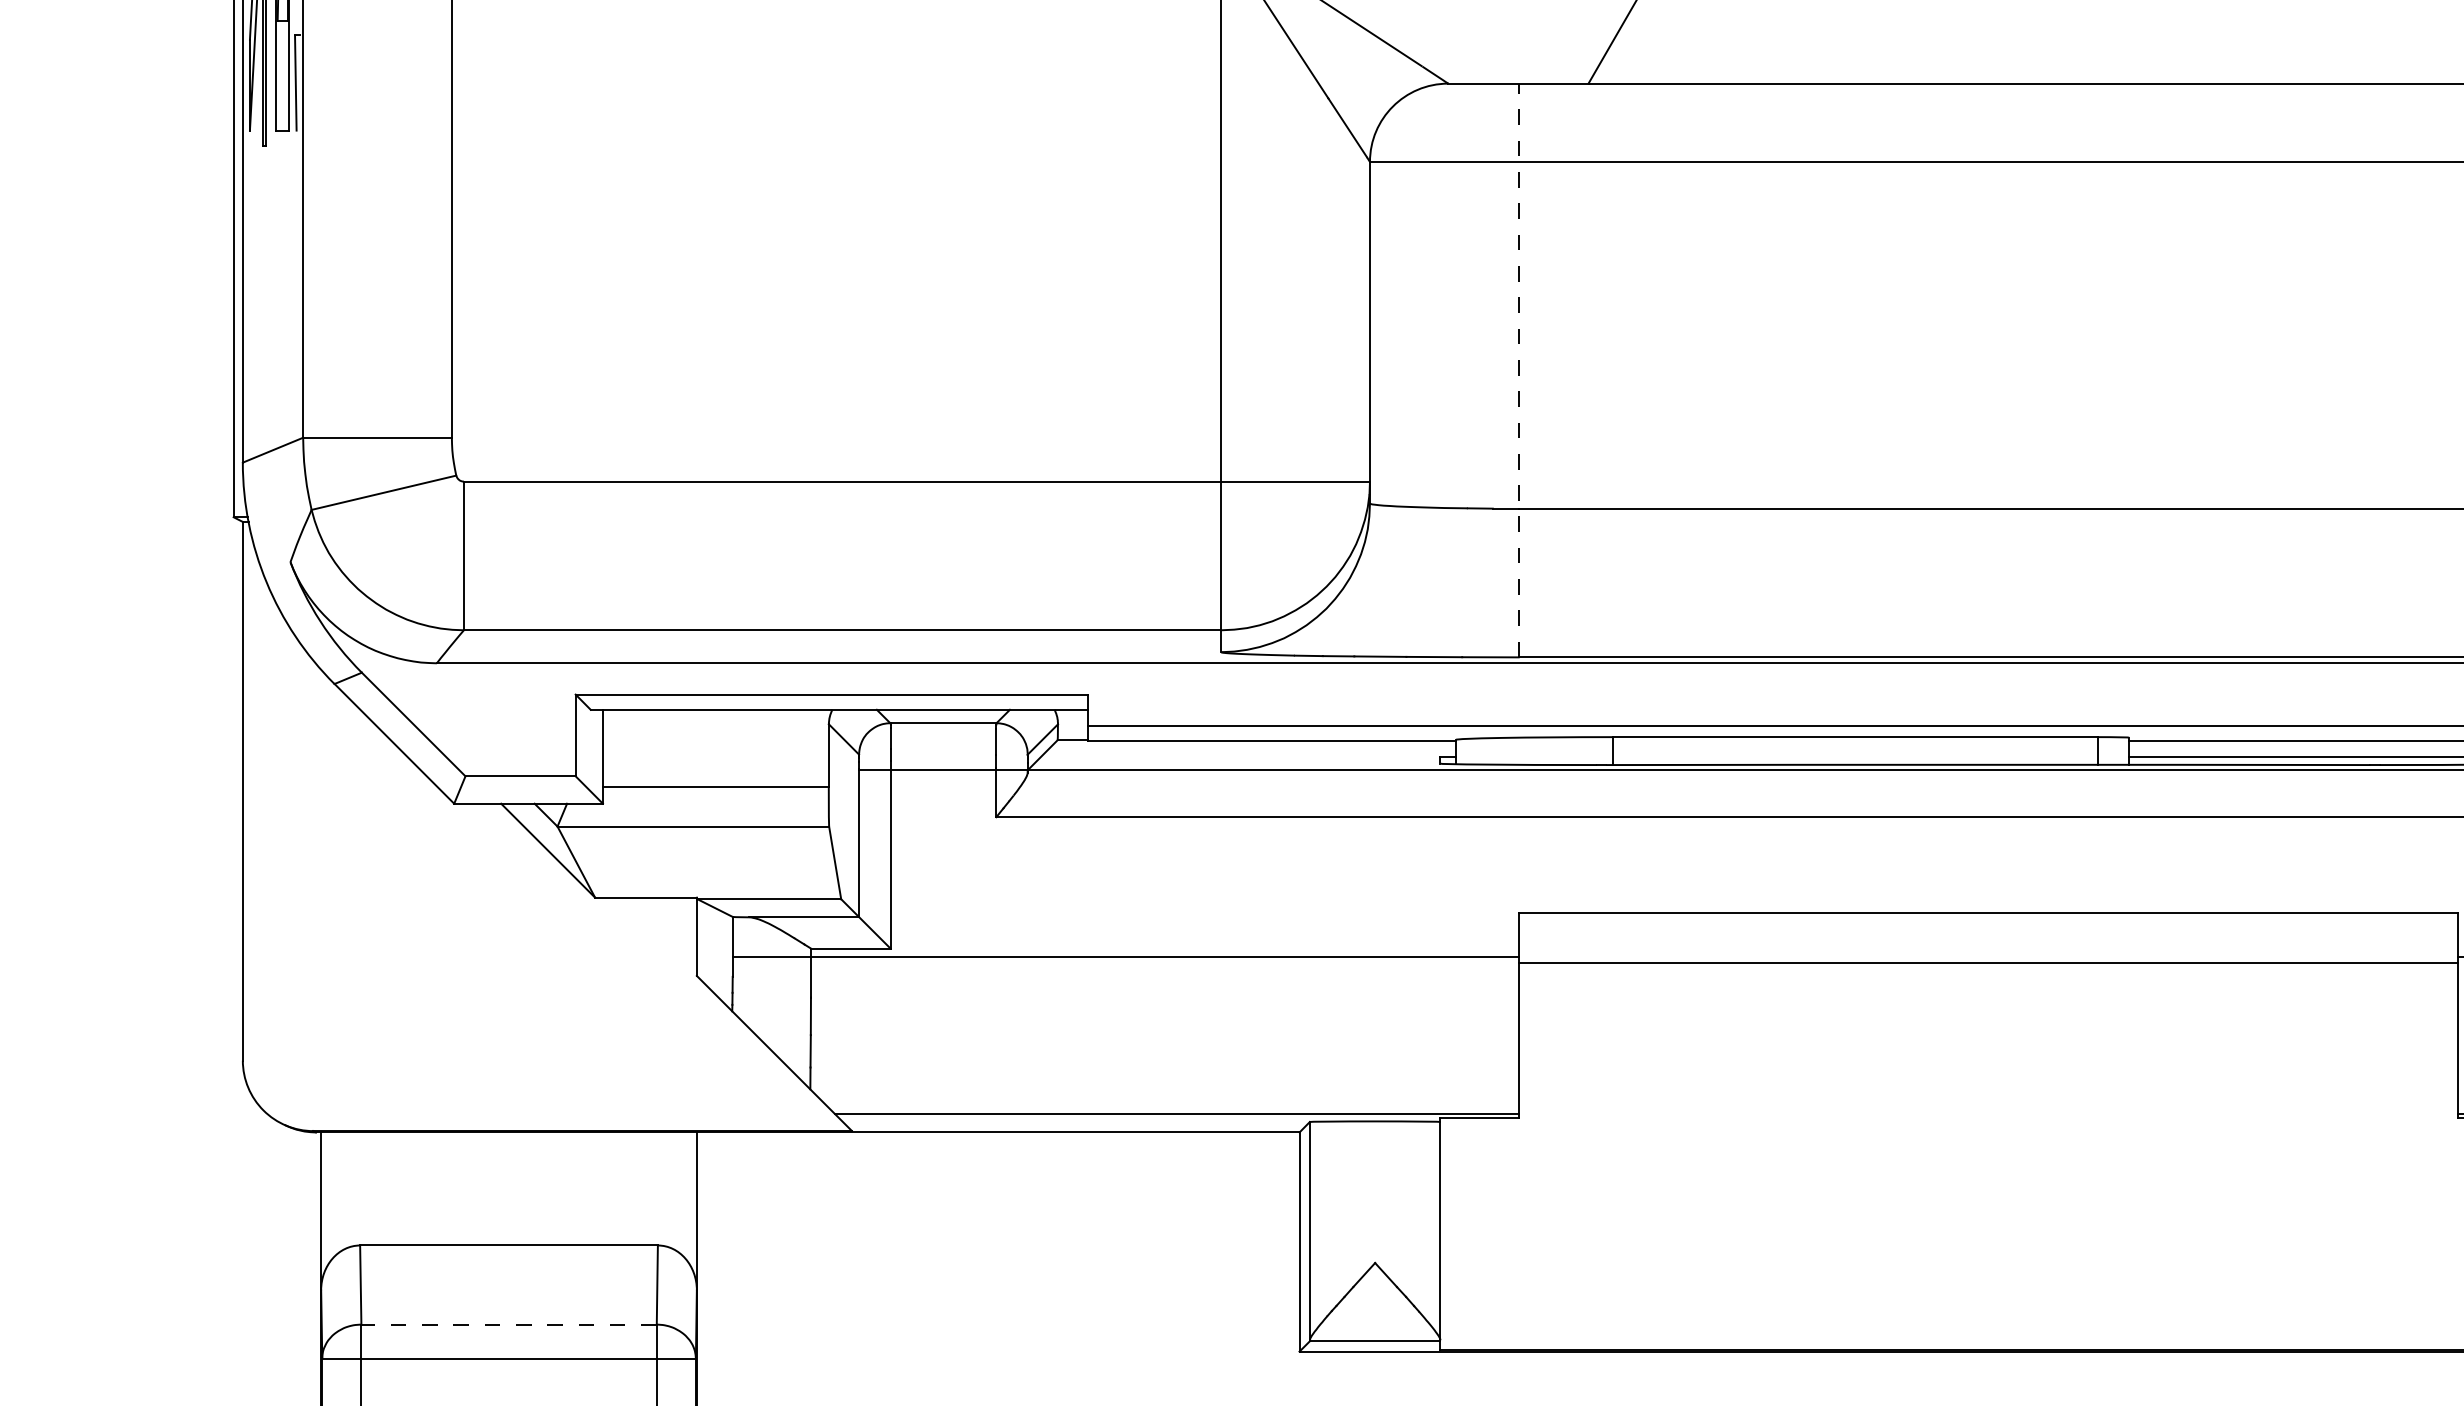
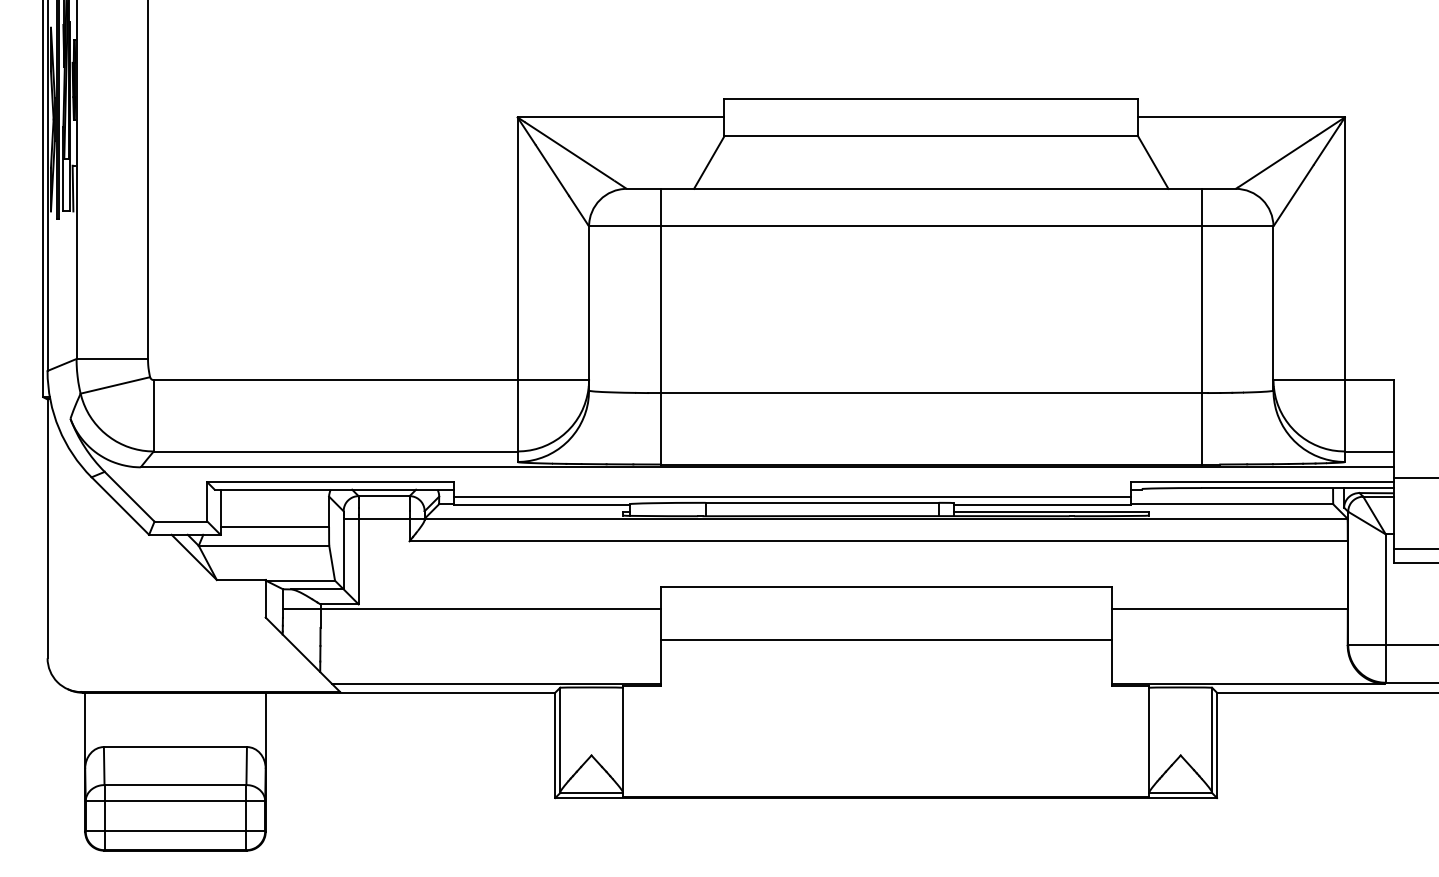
line: (1518, 370) -> (660, 326), dashed -> solid
line: (1986, 963) -> (885, 640), moved
line: (509, 1325) -> (175, 785), dashed -> solid

